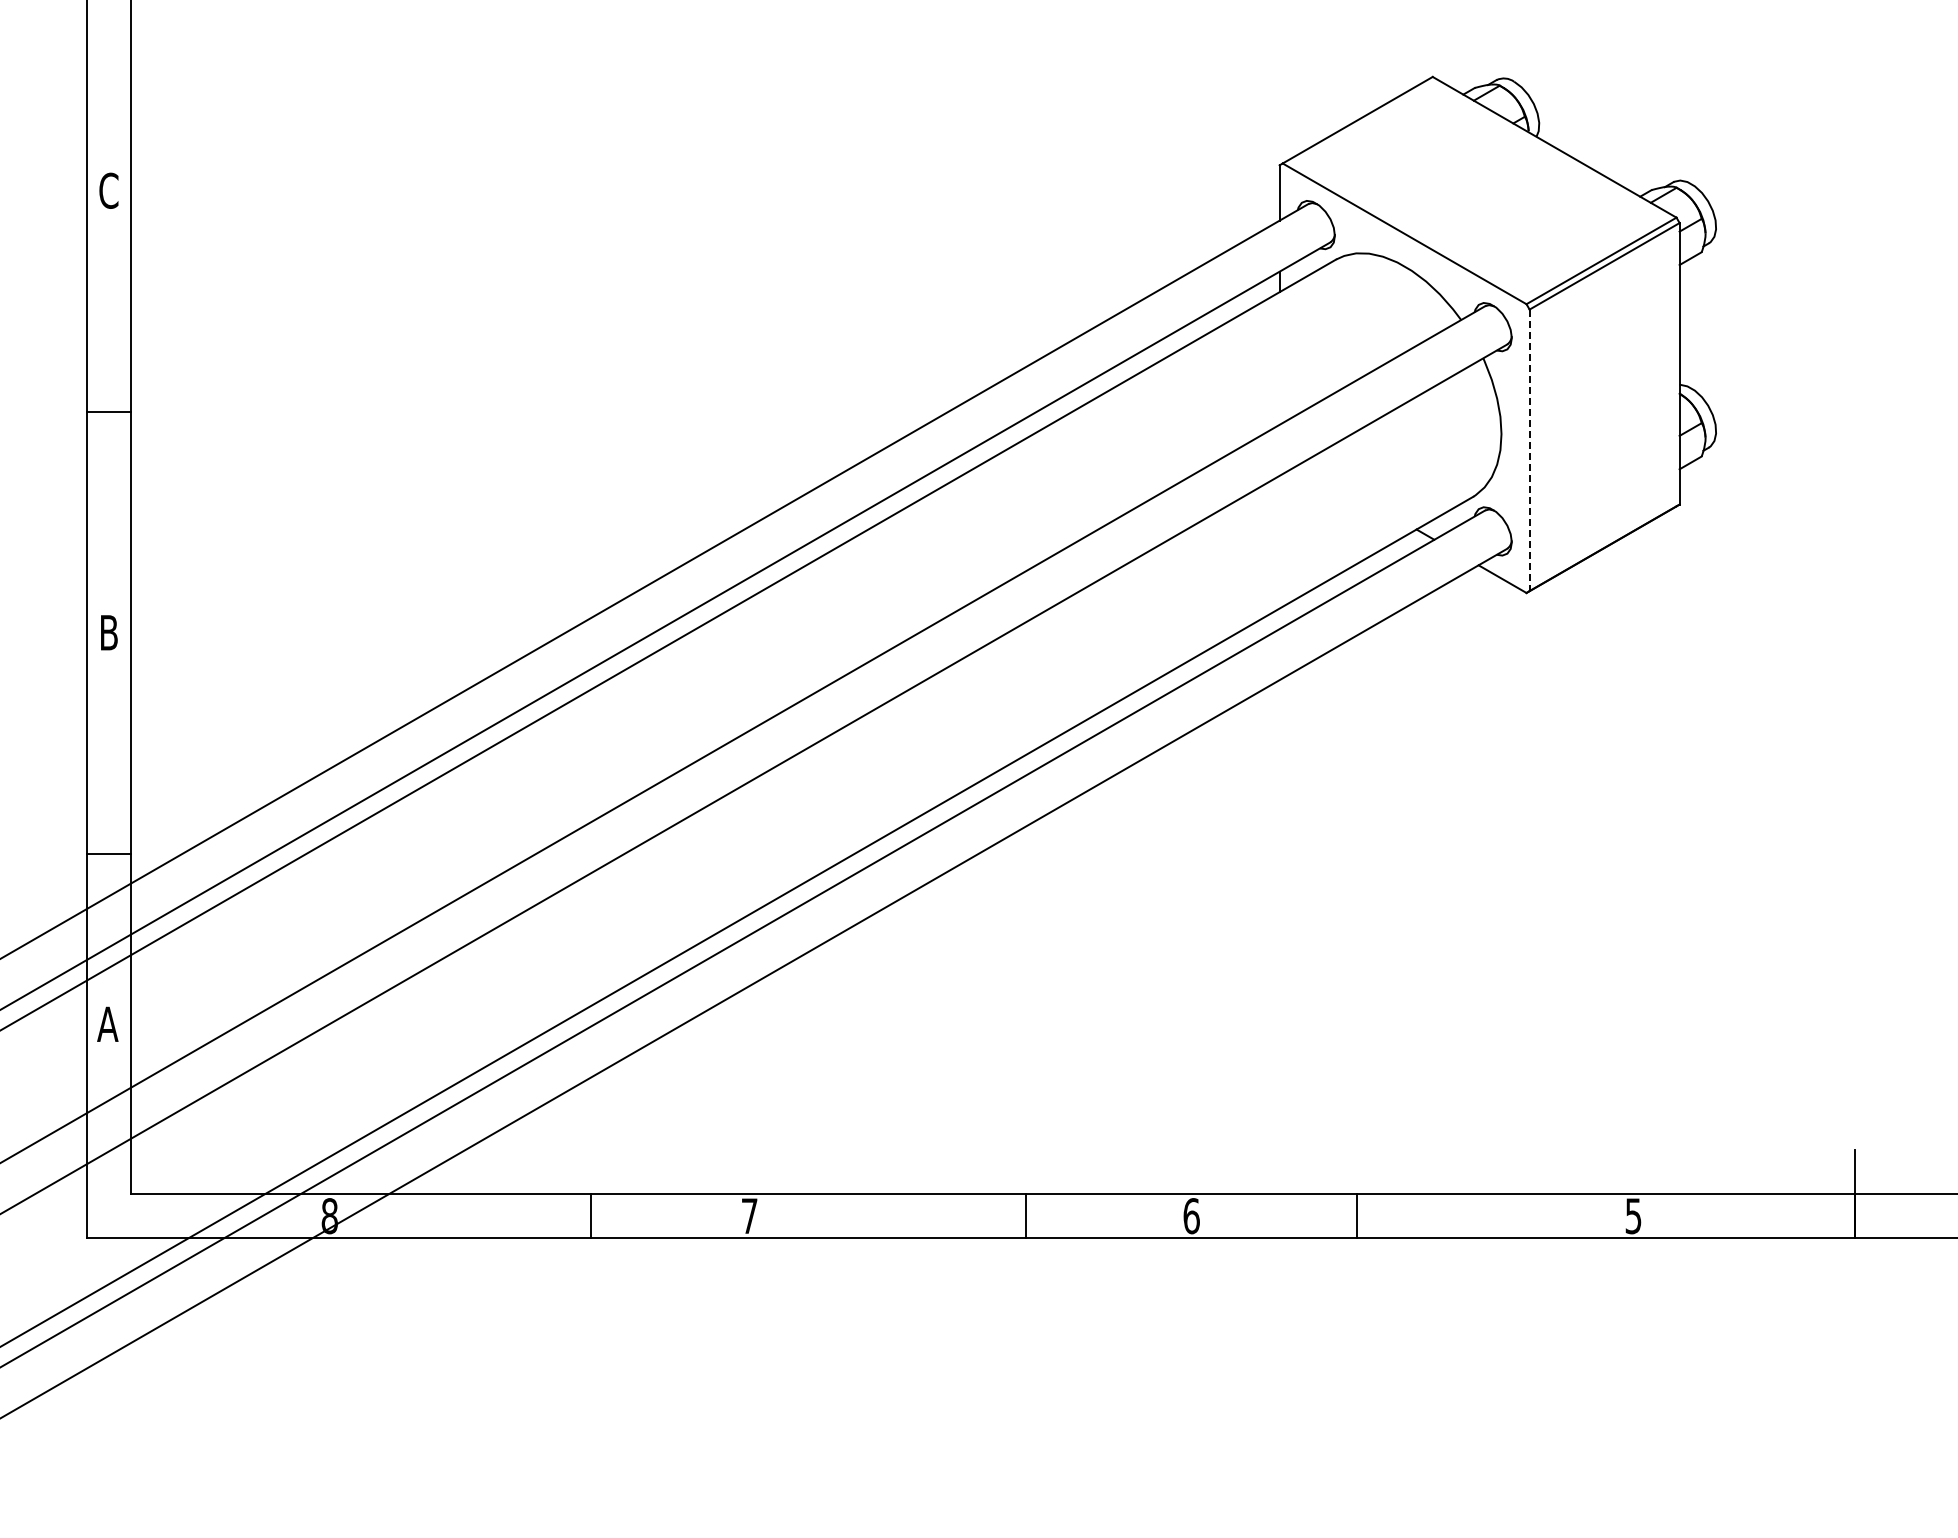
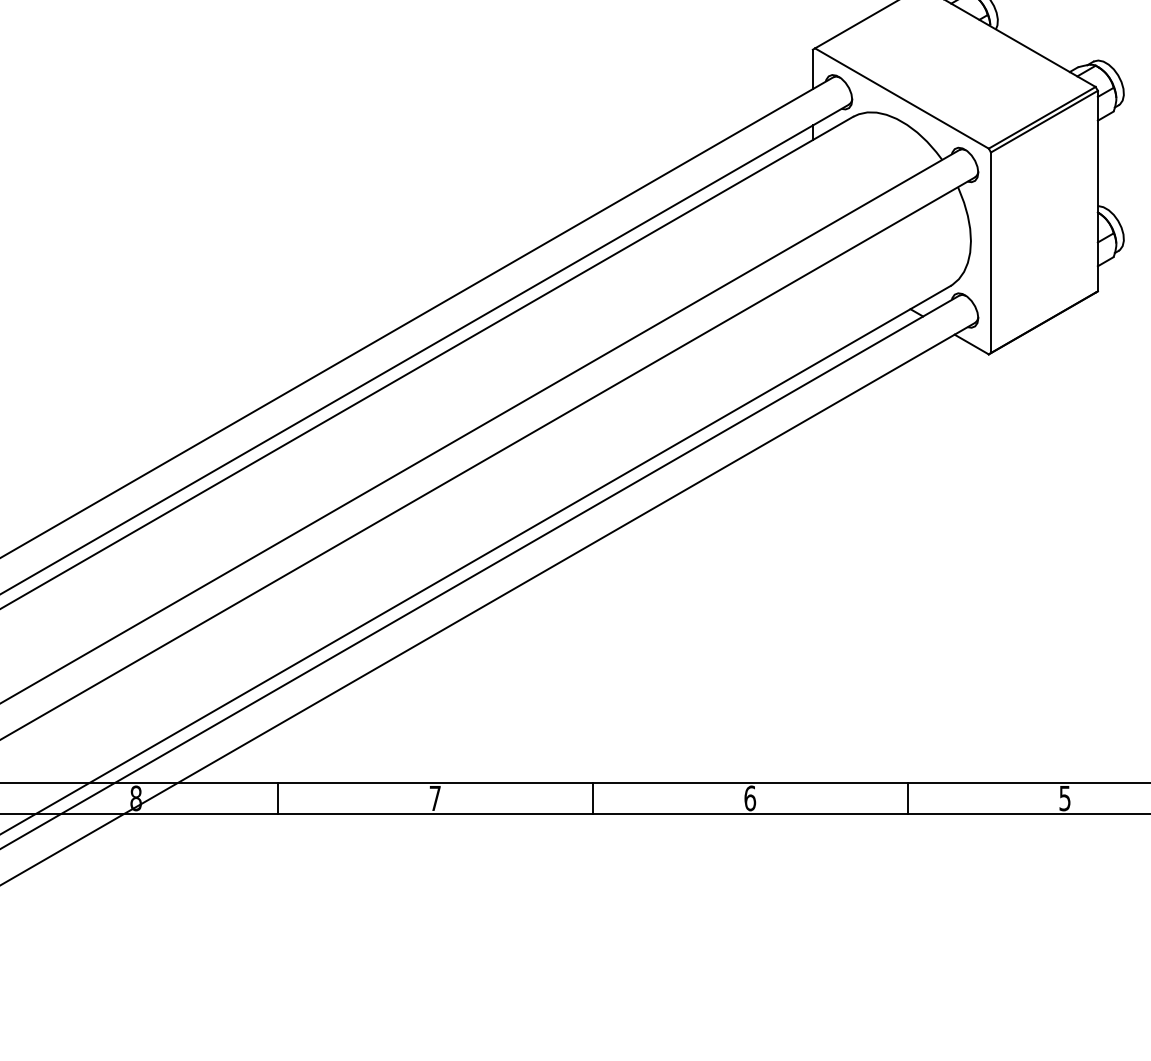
line: (1529, 450) -> (990, 252), dashed -> solid
line: (591, 1215) -> (278, 797), moved
line: (1026, 1215) -> (593, 797), moved
line: (1357, 1215) -> (908, 797), moved

